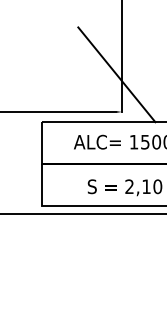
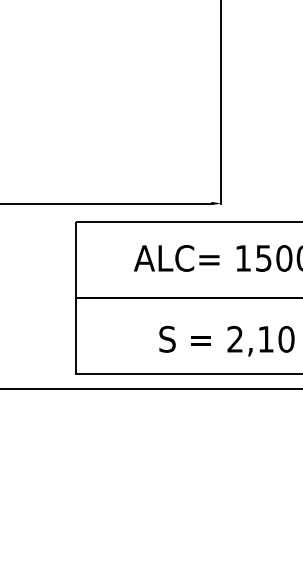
line: (116, 74) -> (211, 135), removed

